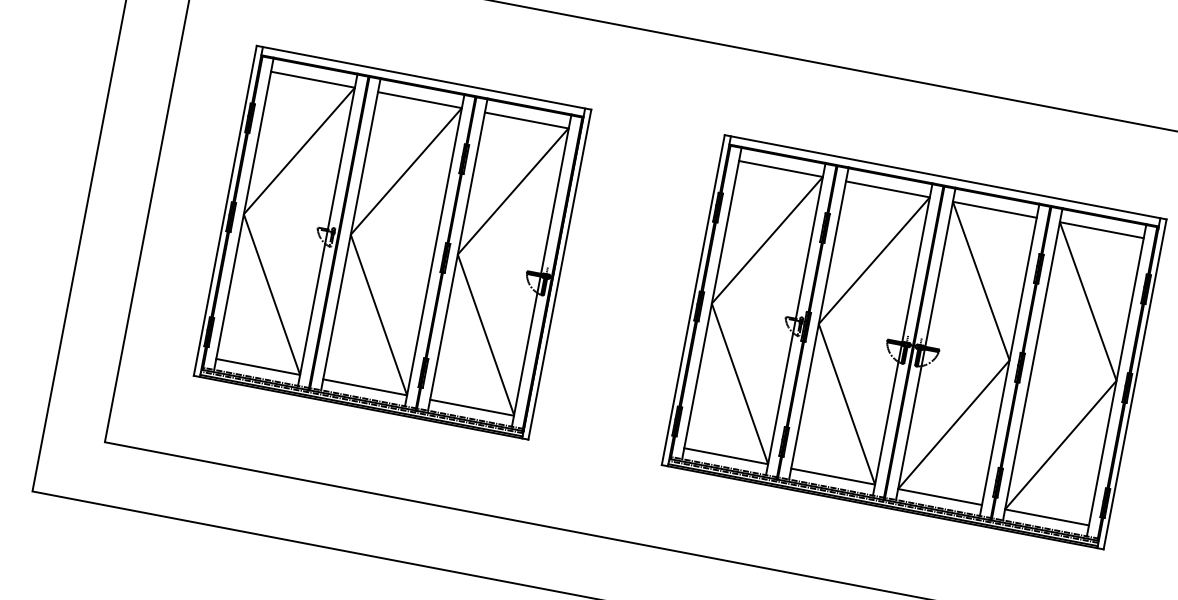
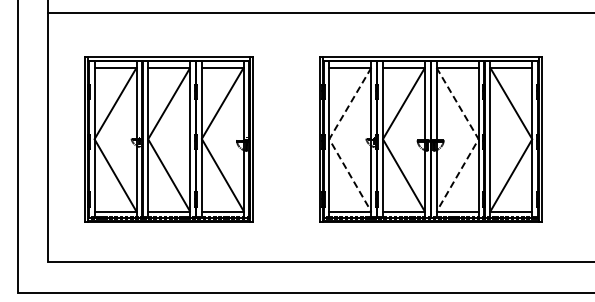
line: (712, 304) -> (329, 139), solid -> dashed
line: (1009, 360) -> (478, 139), solid -> dashed

